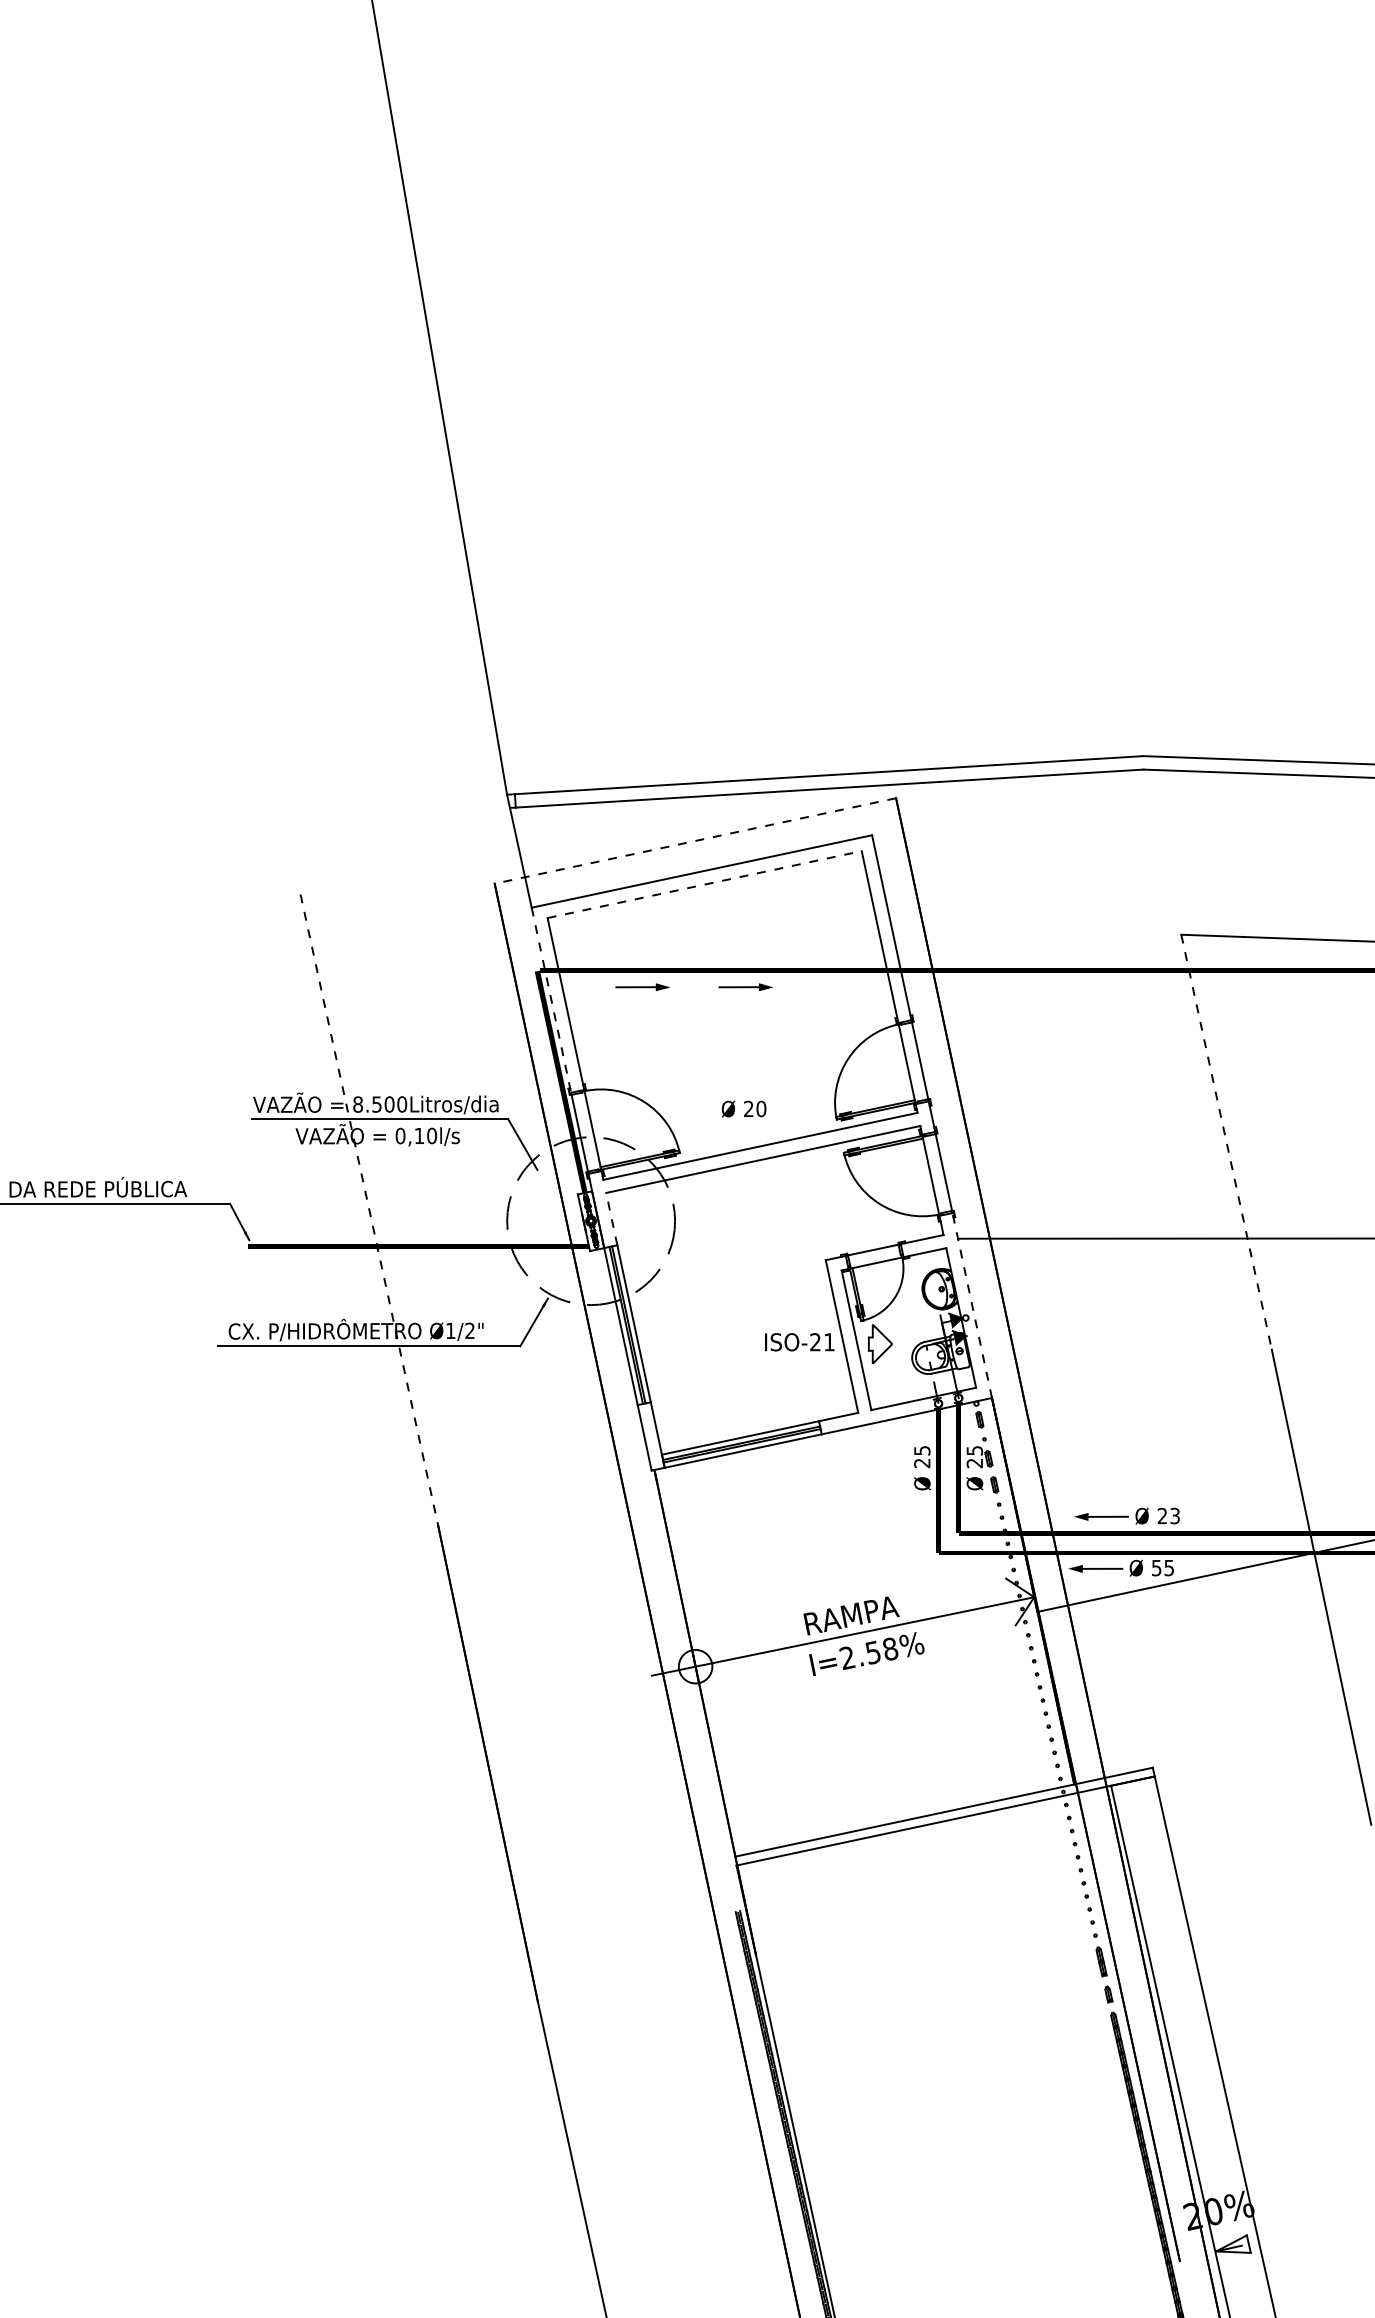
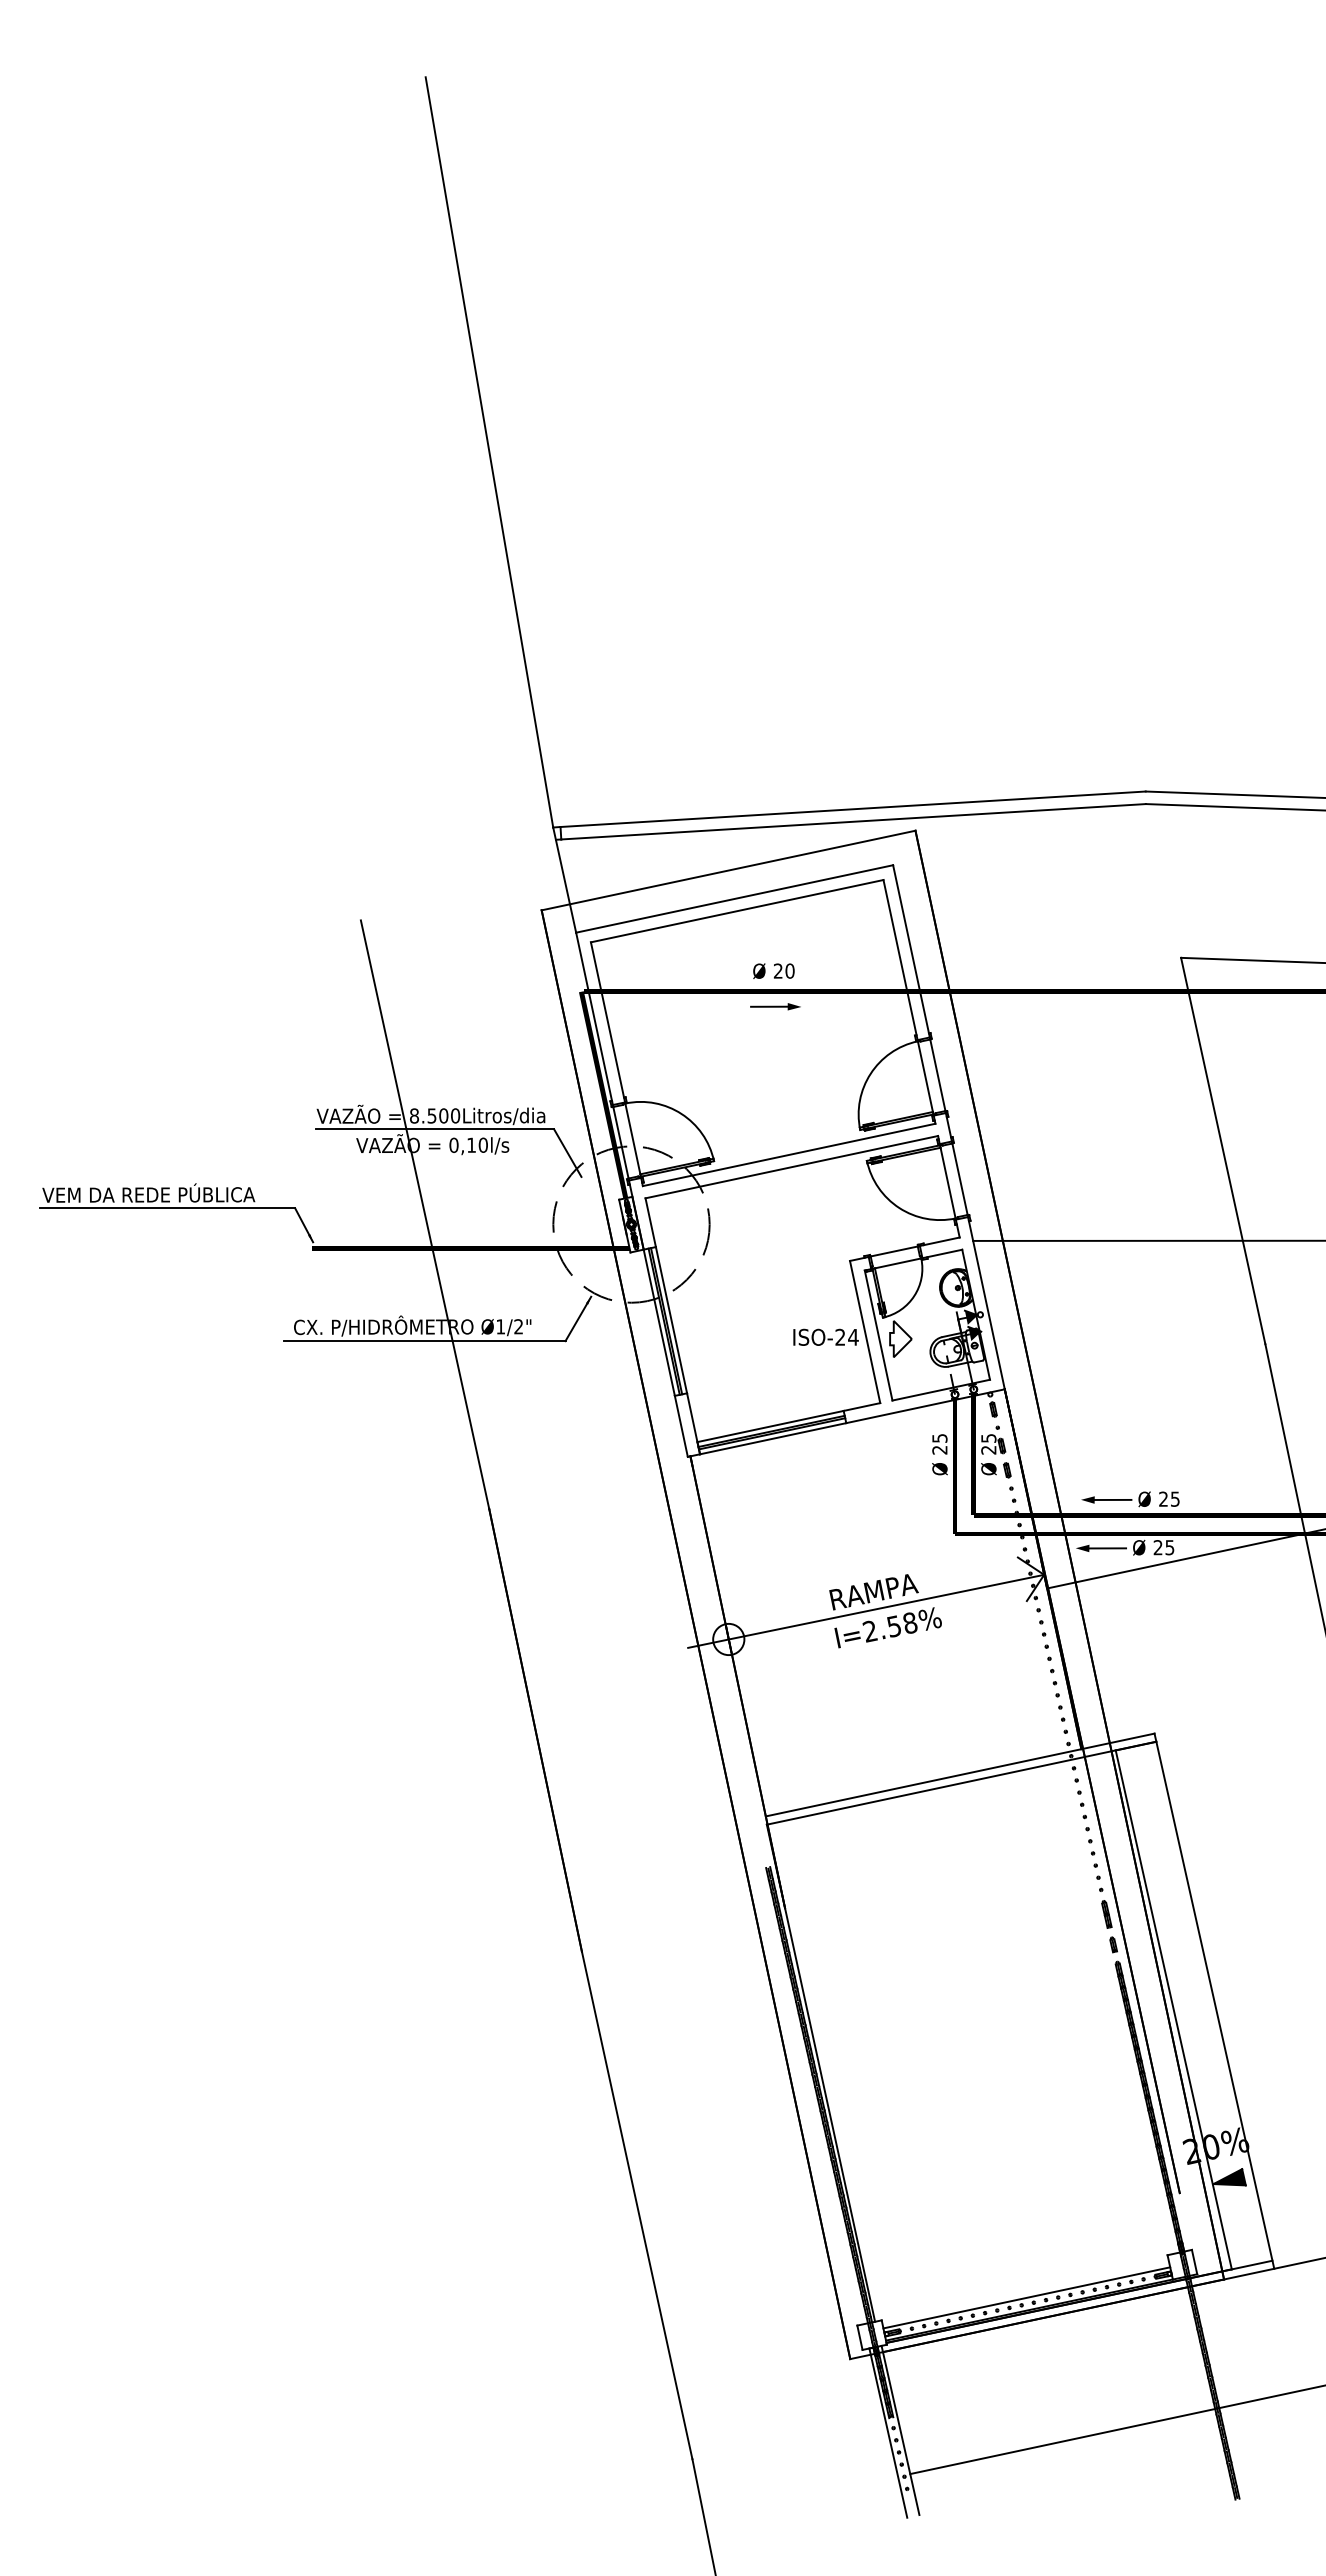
line: (695, 840) -> (728, 870), dashed -> solid
line: (704, 884) -> (737, 911), dashed -> solid
part: (642, 986) -> (679, 1006), removed
line: (551, 1000) -> (594, 1019), dashed -> solid
text: (743, 1108) -> (773, 970), moved
line: (1226, 1142) -> (1223, 1151), dashed -> solid
line: (369, 1211) -> (425, 1215), dashed -> solid
line: (611, 1218) -> (650, 1222), dashed -> solid
line: (972, 1304) -> (986, 1302), dashed -> solid
text: (829, 1342) -> (853, 1337), ISO-21 -> ISO-24
text: (1175, 1515) -> (1175, 1498), 23 -> 25
text: (1155, 1567) -> (1157, 1547), 55 -> 25
fill: (1233, 2244) -> (1229, 2177), added

